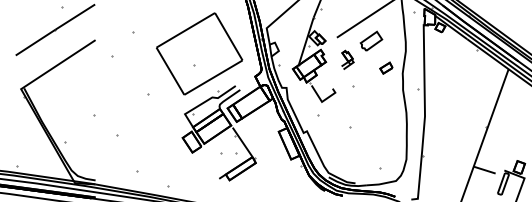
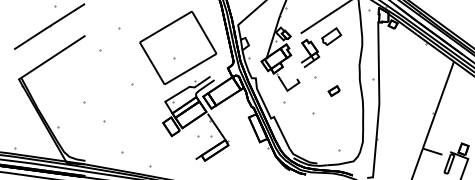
part: (347, 59) -> (310, 52), size x1.67
part: (386, 67) -> (334, 90), moved

